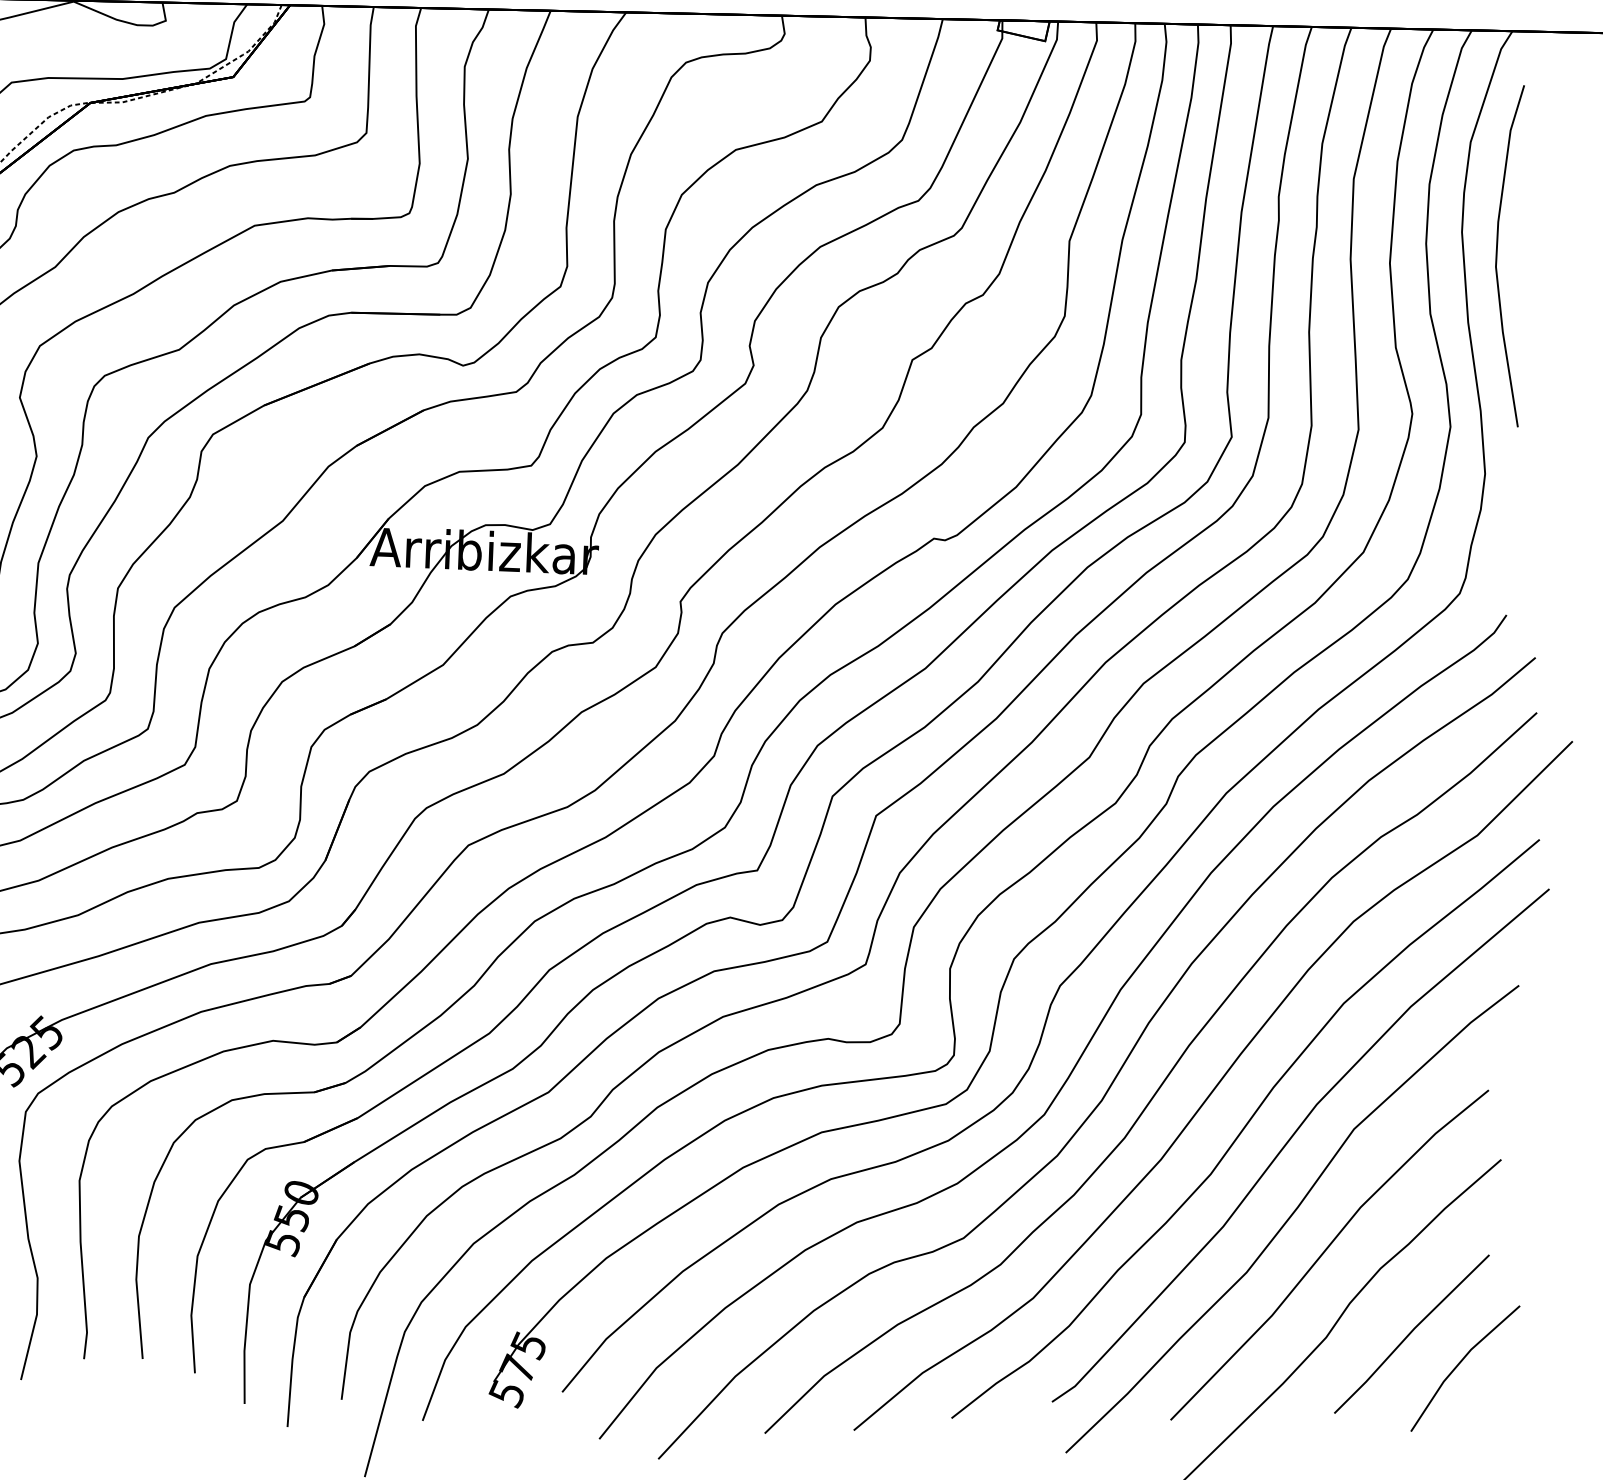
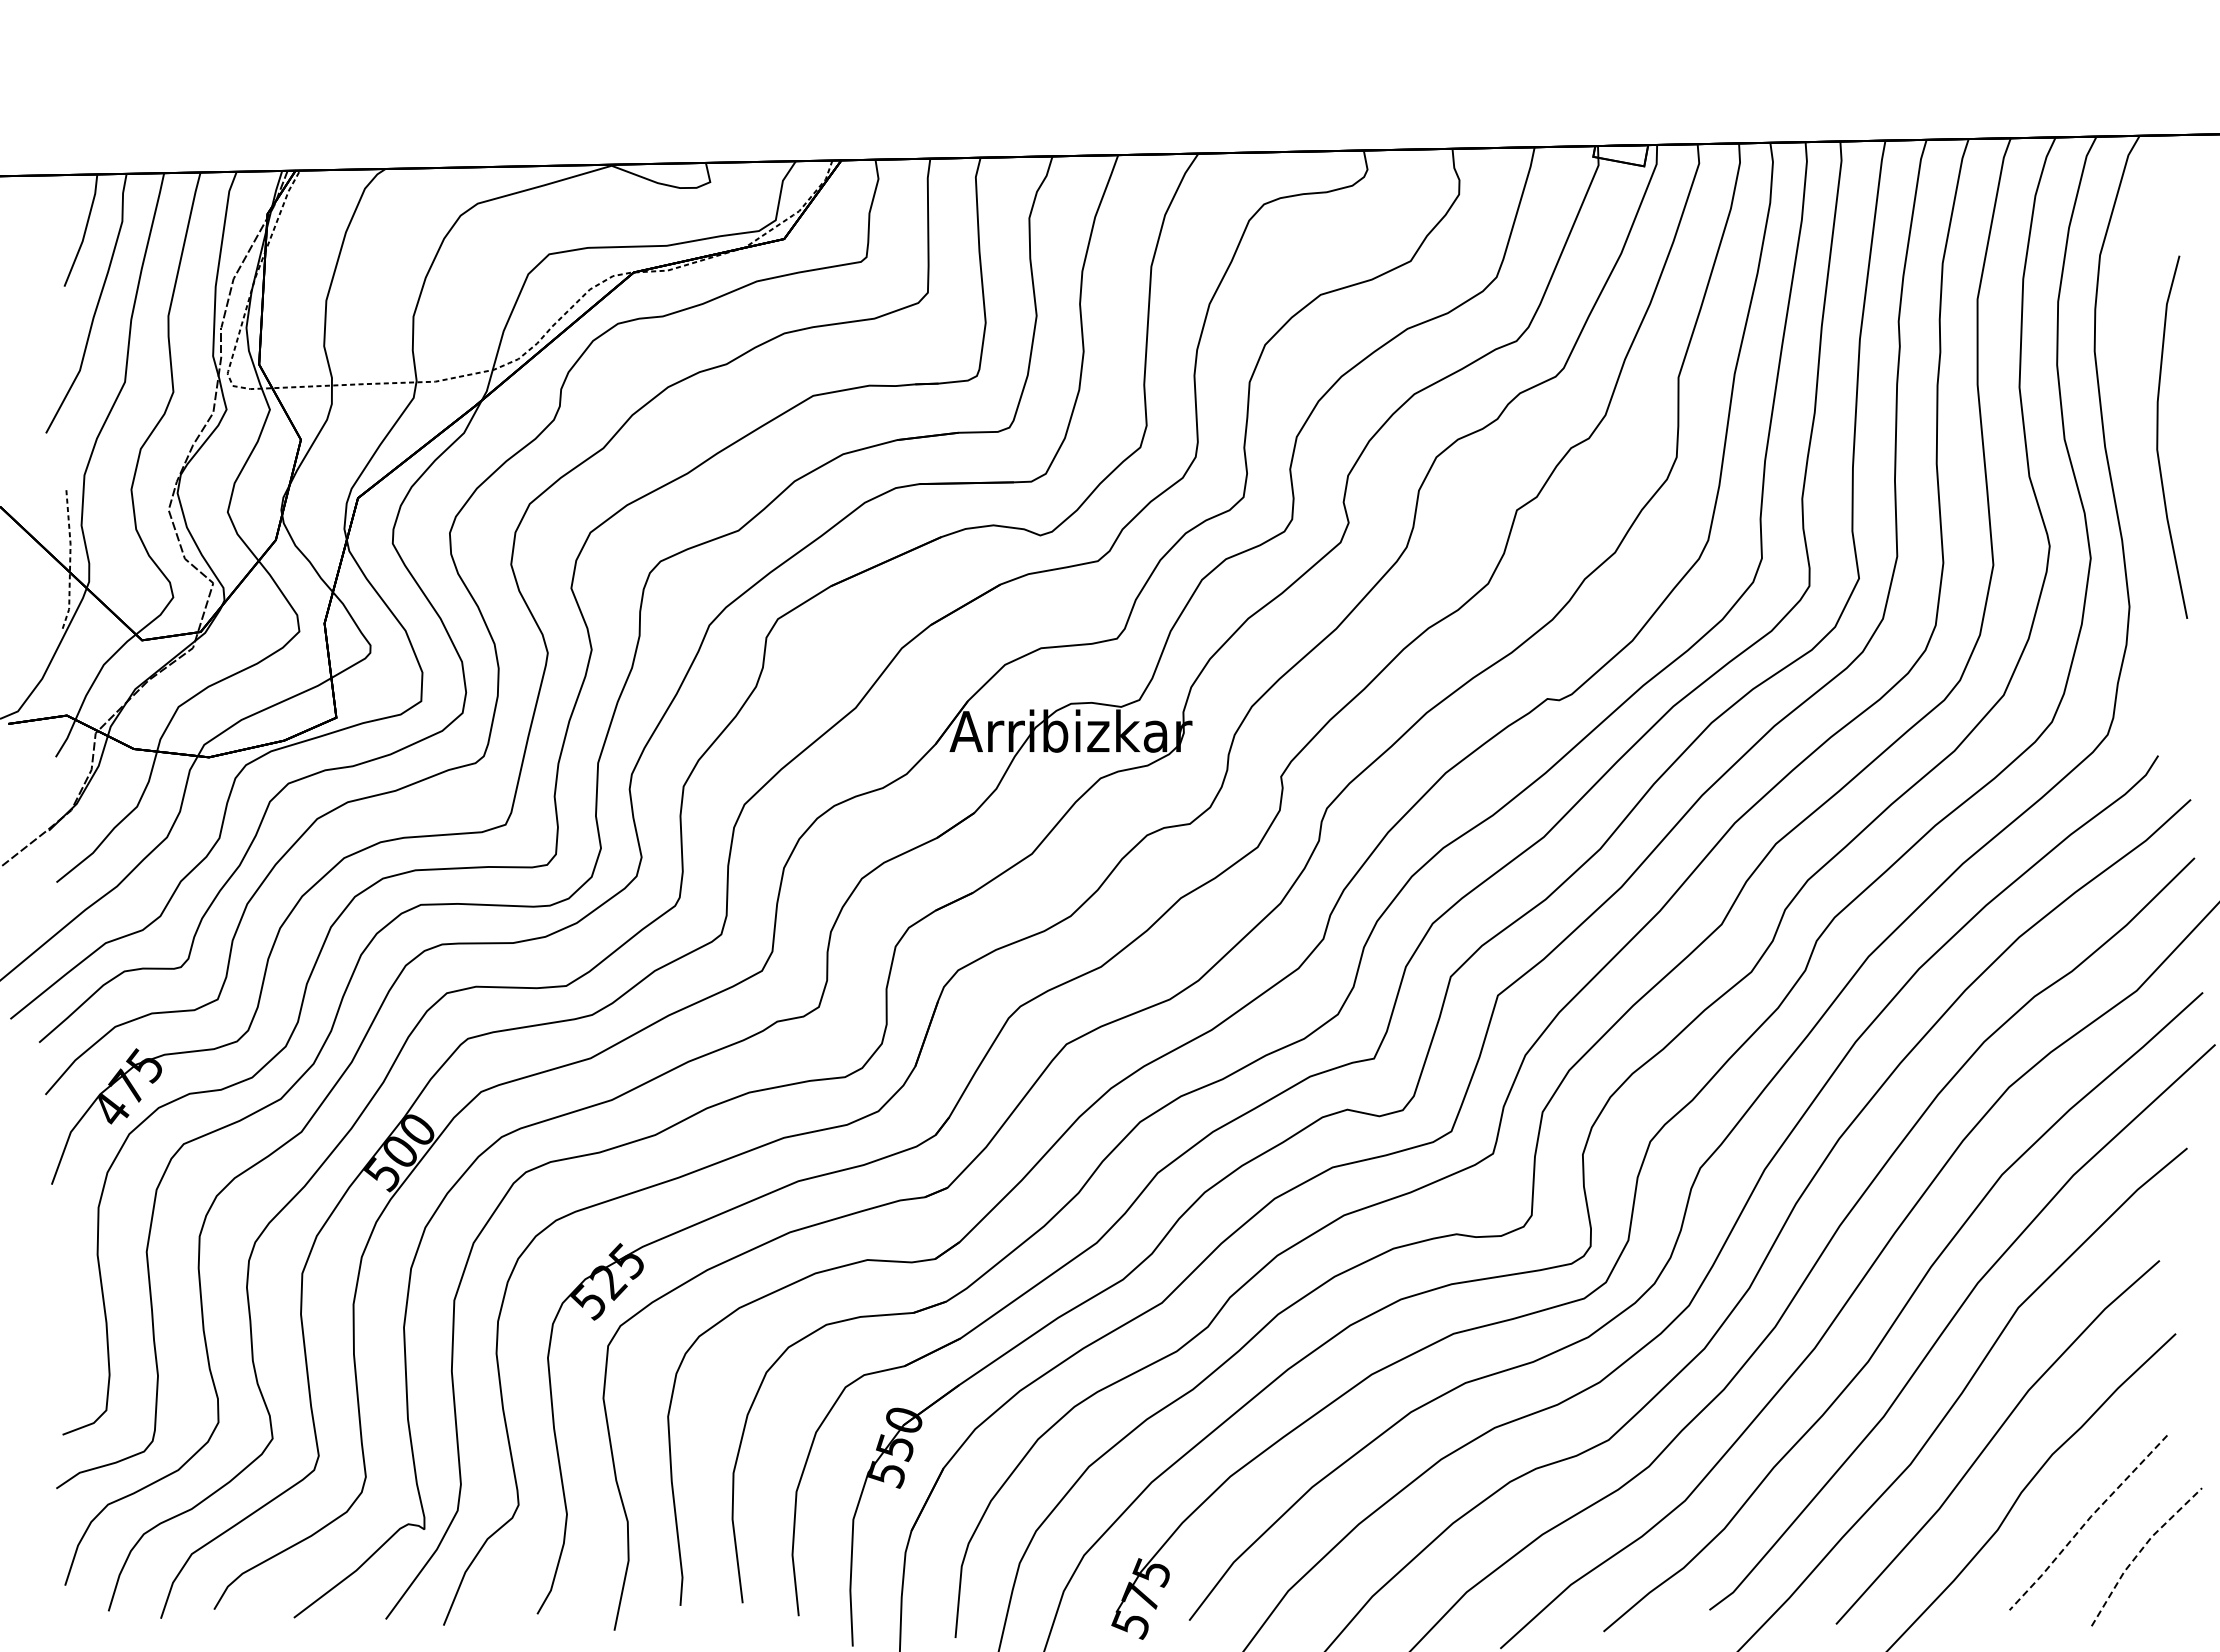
curve: (1497, 254) -> (2158, 436), moved
line: (1410, 1332) -> (2086, 1521), solid -> dashed
line: (1459, 1363) -> (2140, 1551), solid -> dashed

